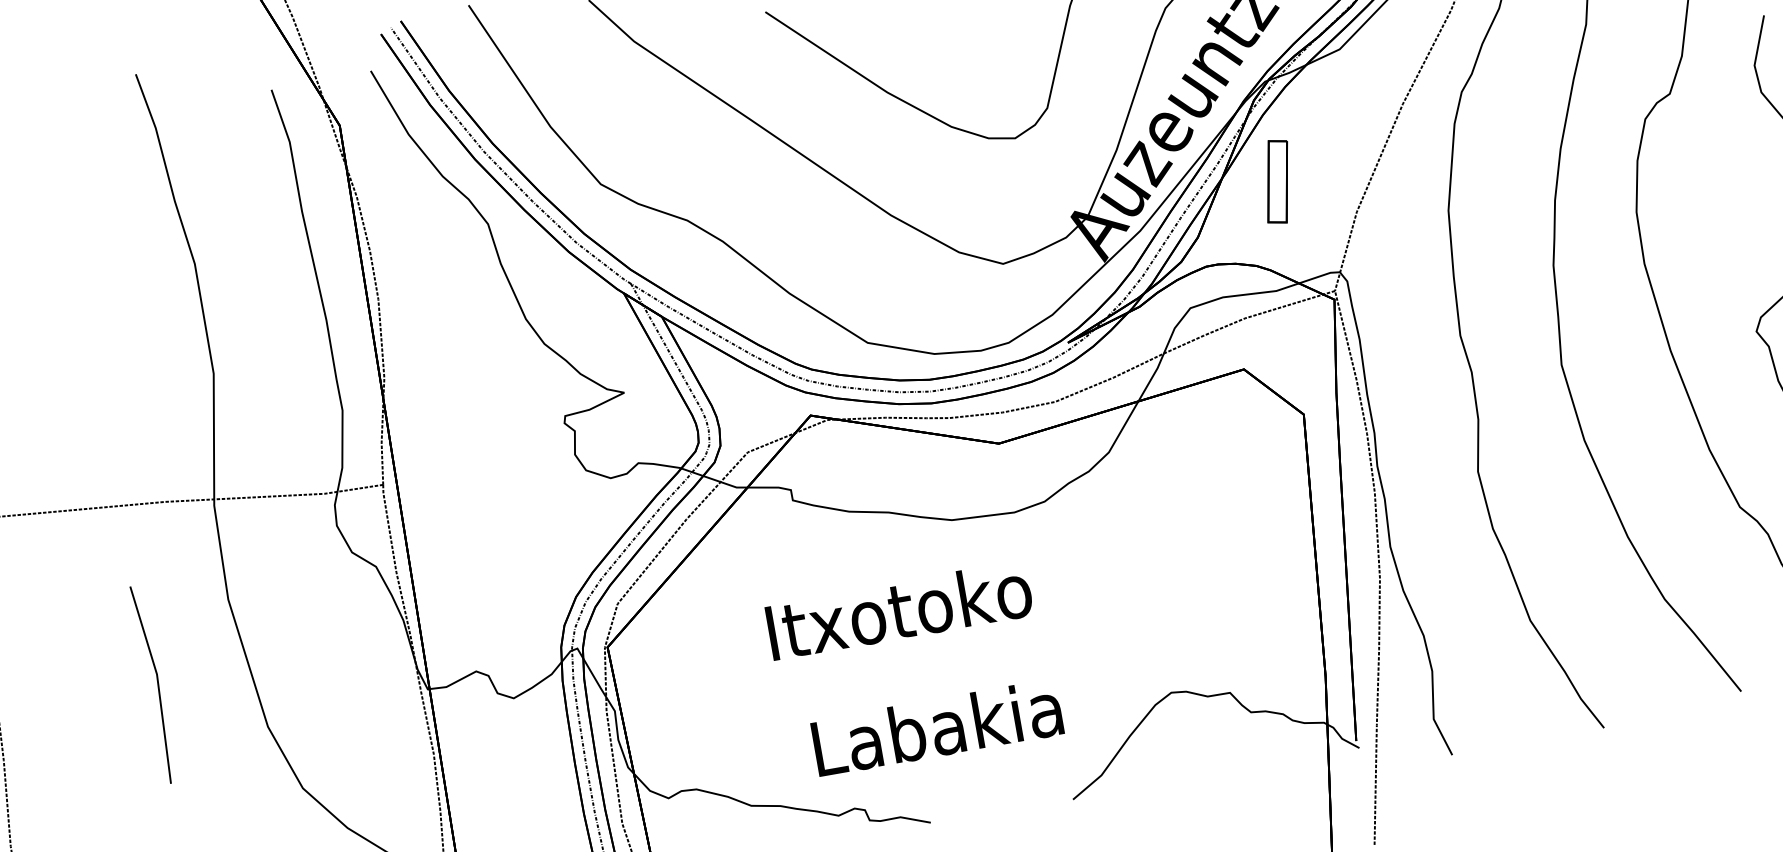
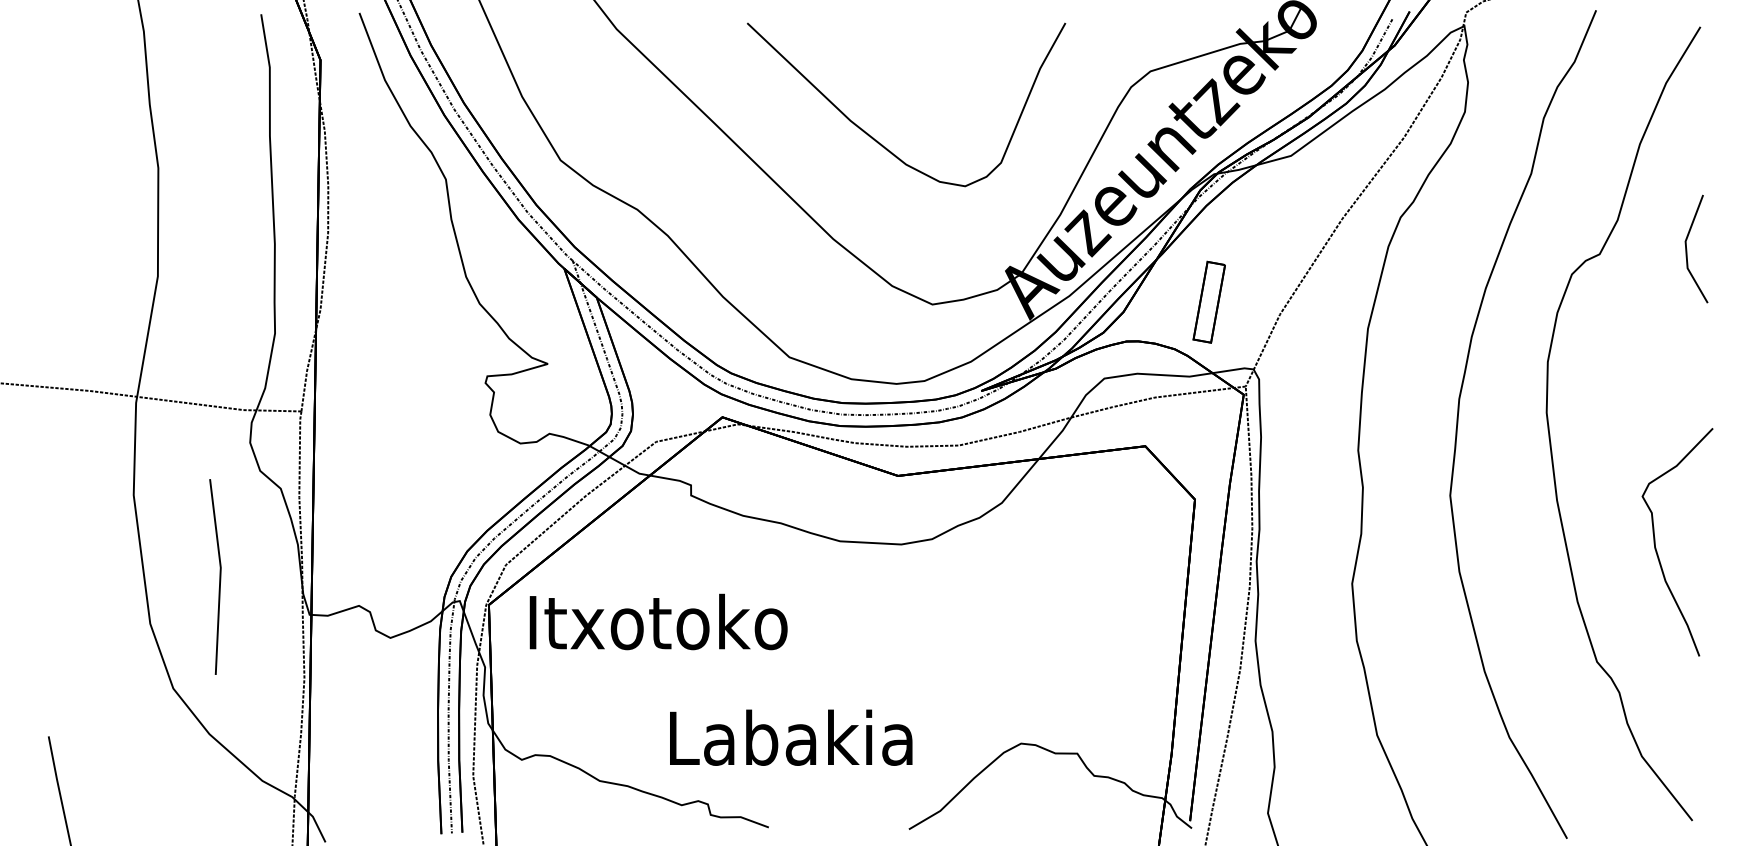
part: (1276, 181) -> (1208, 301), moved
text: (899, 610) -> (658, 621), moved
line: (157, 683) -> (219, 576), moved

